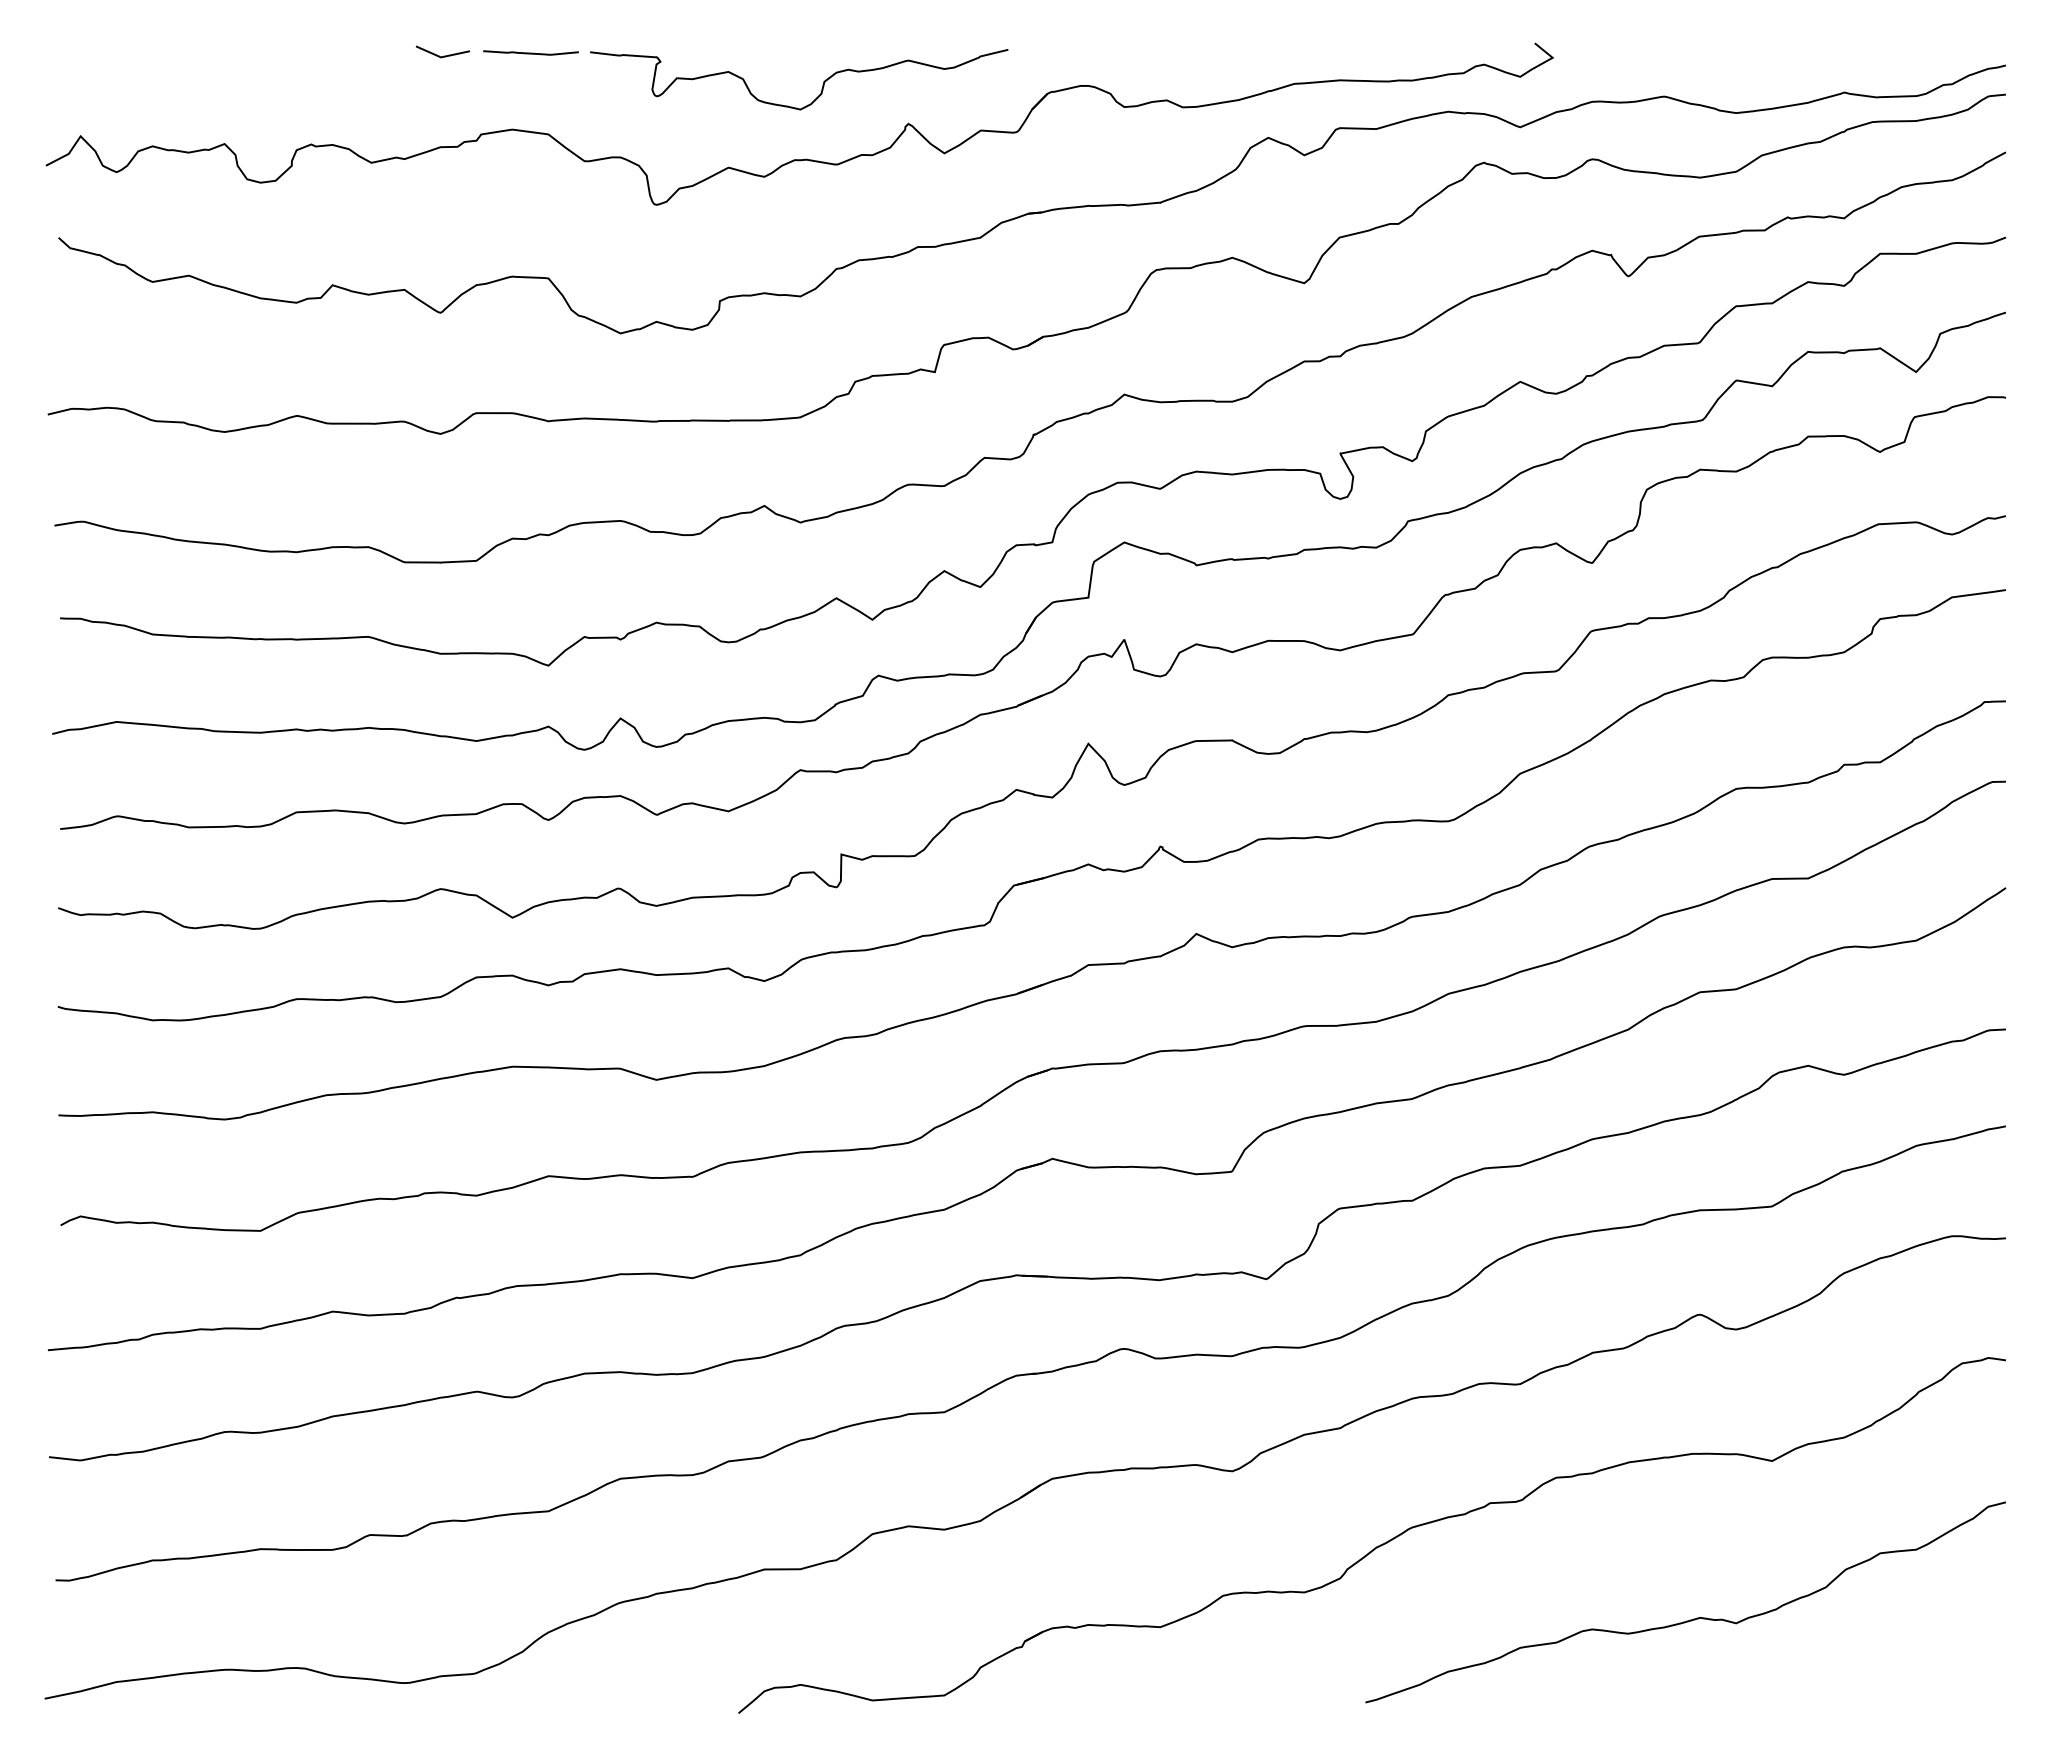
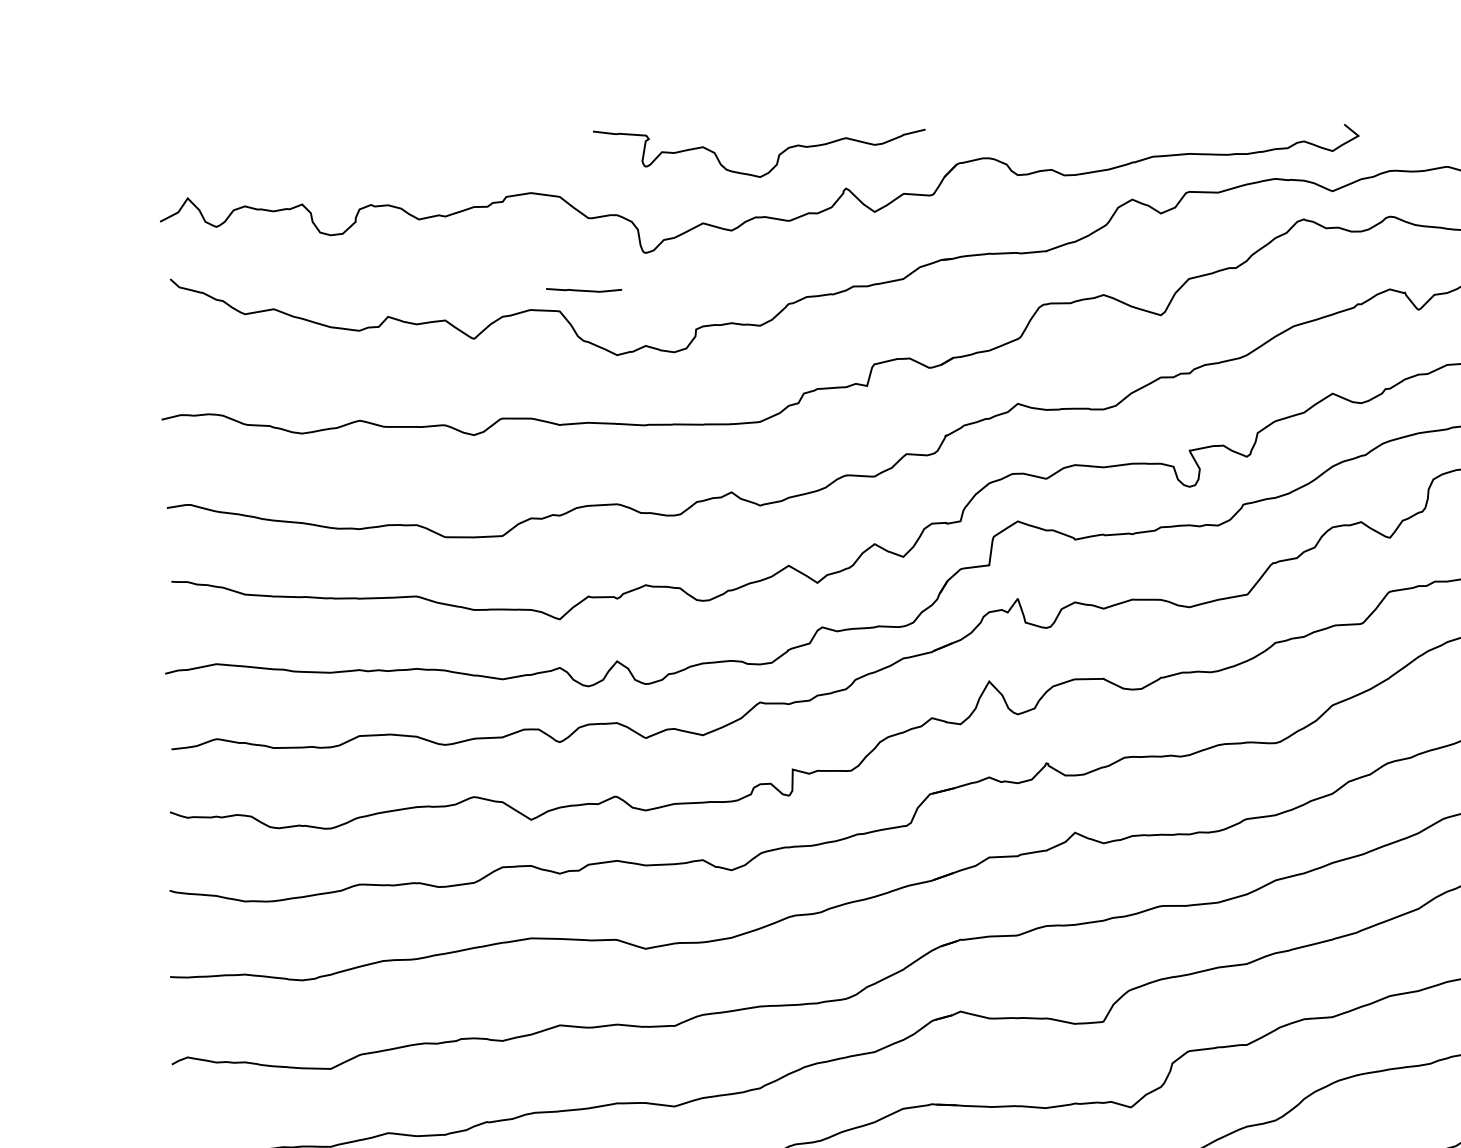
curve: (530, 52) -> (583, 290), moved
line: (443, 55) -> (476, 134), removed

